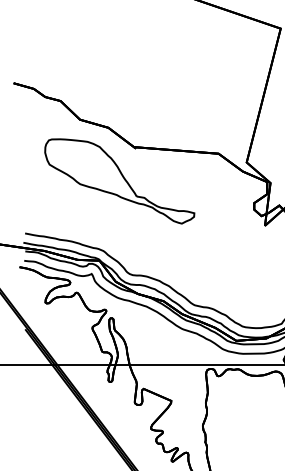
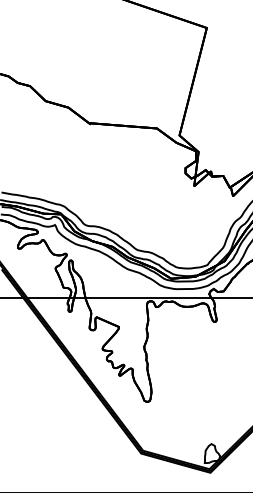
part: (119, 181) -> (77, 150), removed

